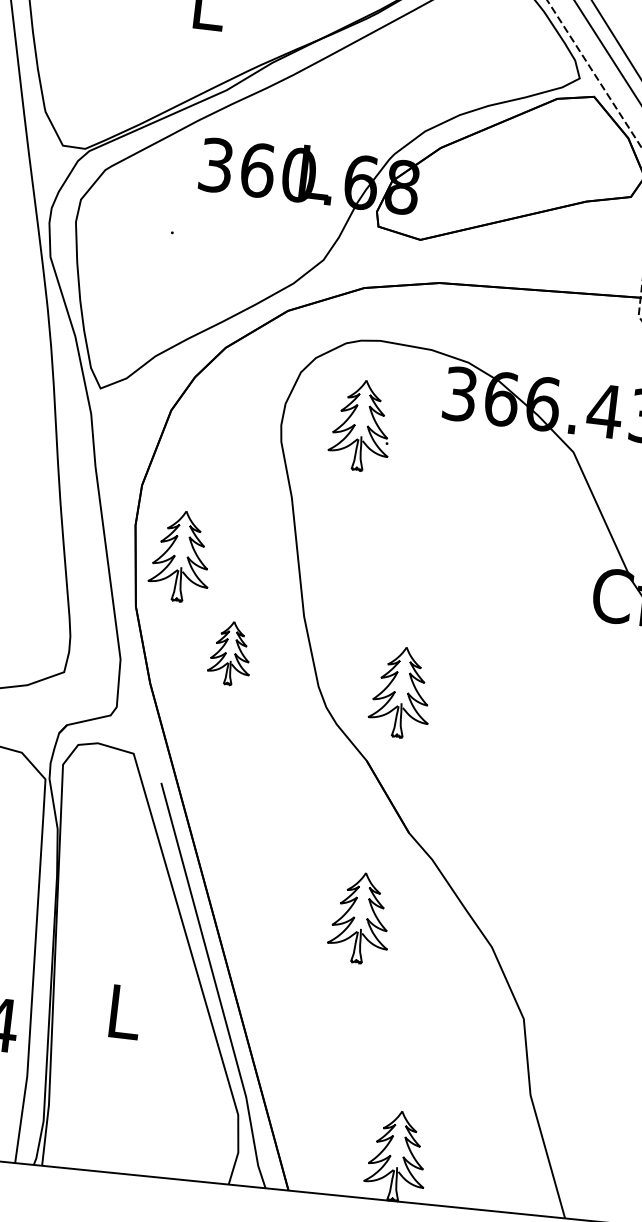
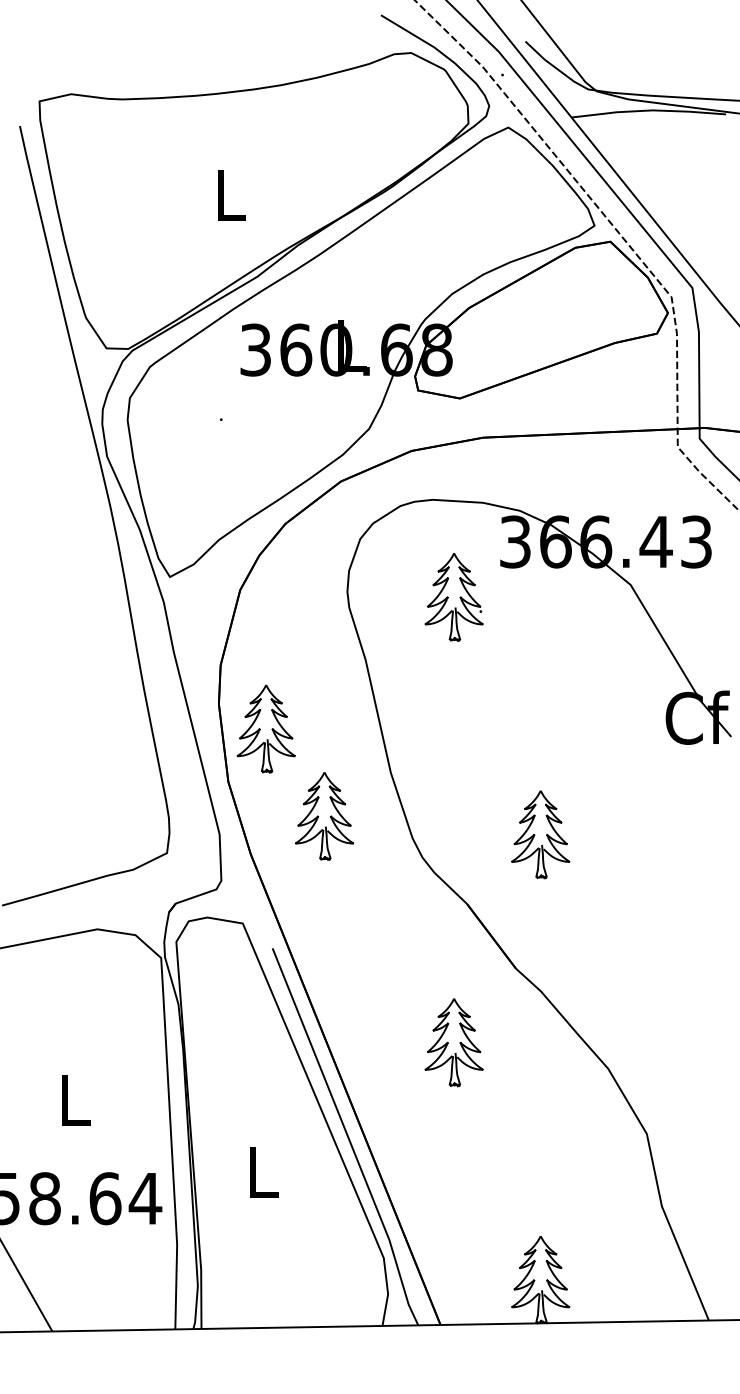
part: (360, 425) -> (453, 597), moved
part: (230, 653) -> (324, 816), size x1.43
part: (401, 692) -> (540, 834), moved
part: (360, 917) -> (453, 1042), moved

